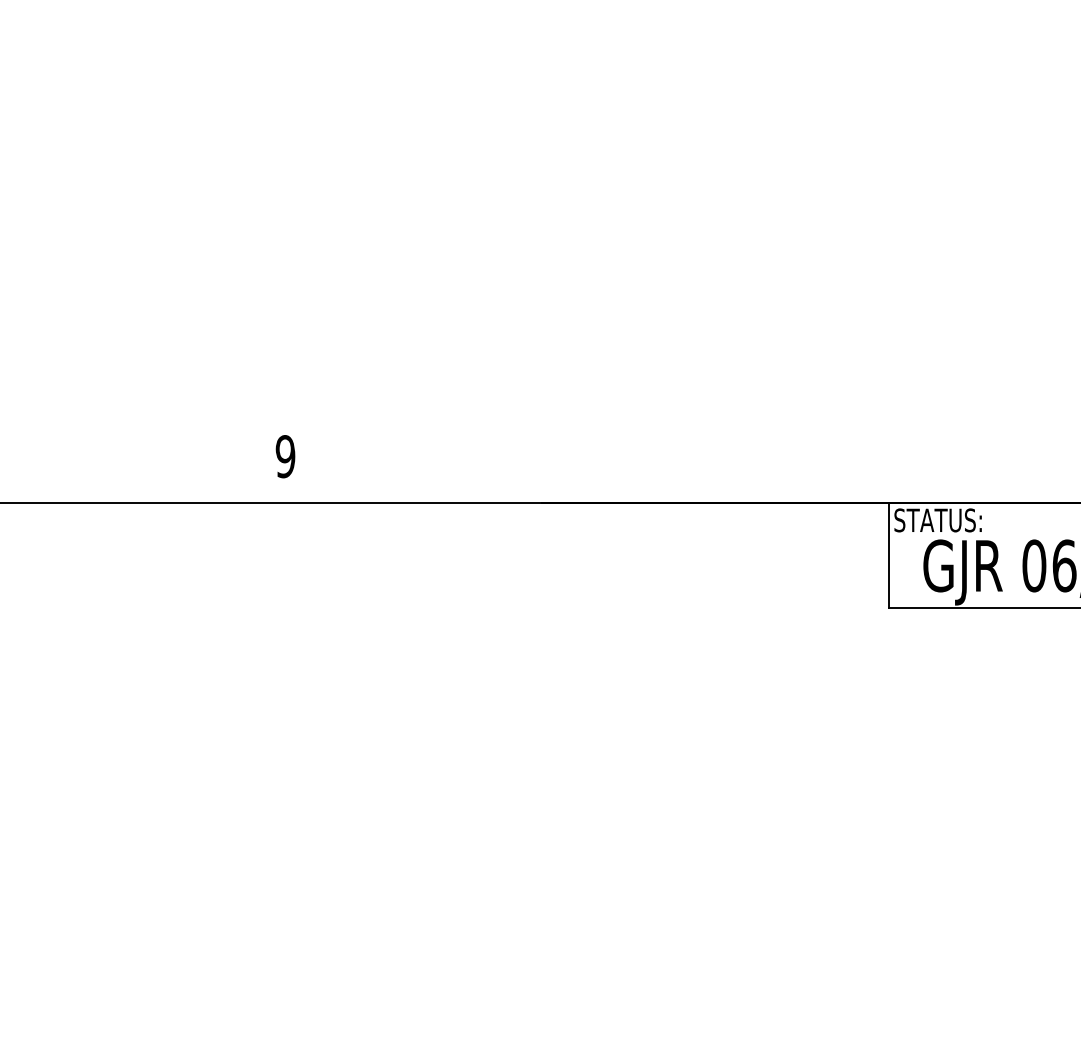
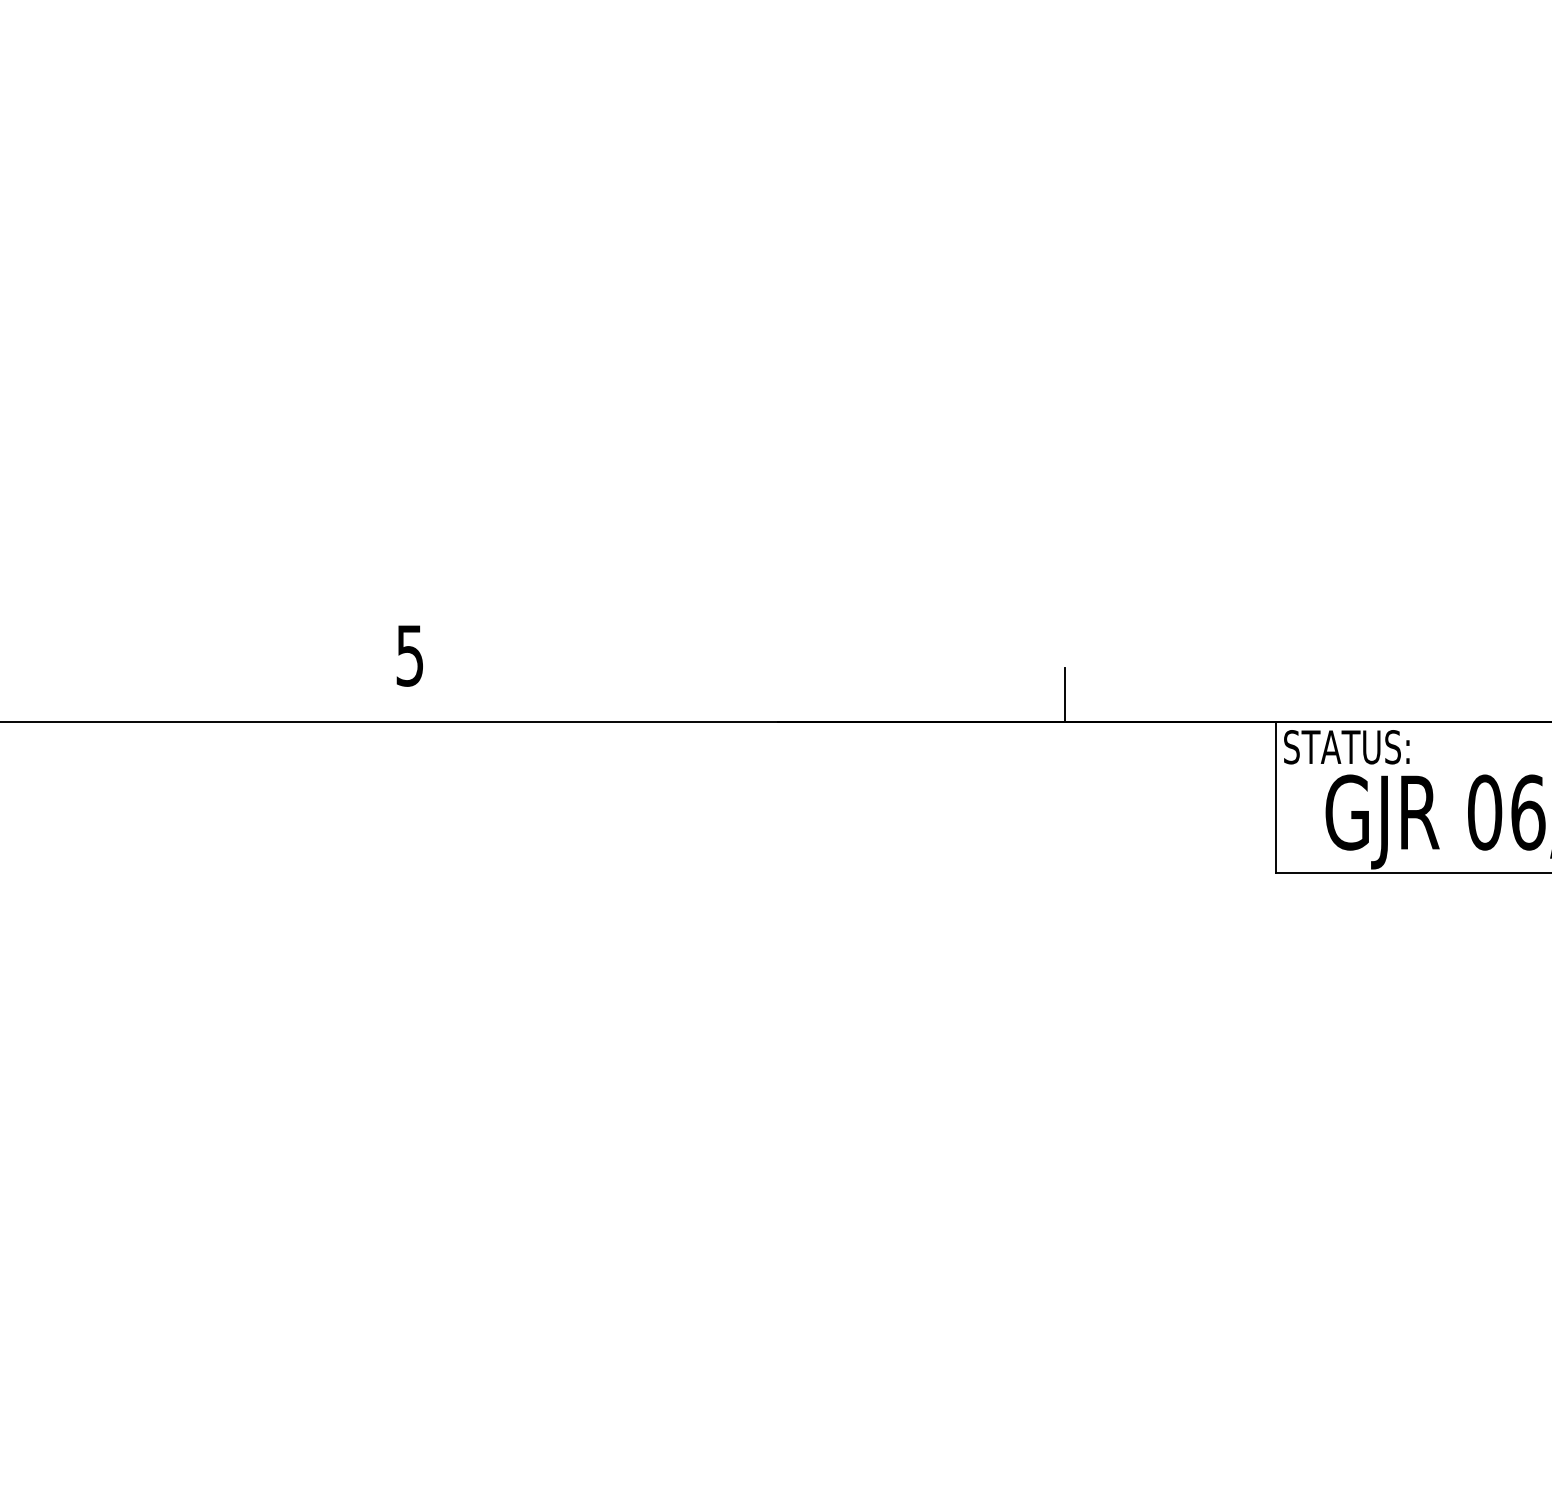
text: (285, 456) -> (409, 655), 9 -> 5
line: (741, 483) -> (1064, 694), added

